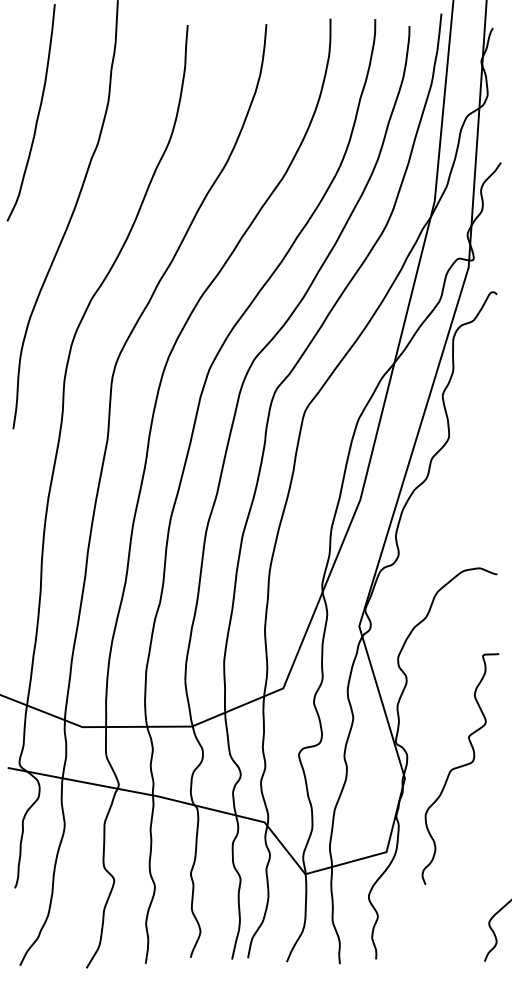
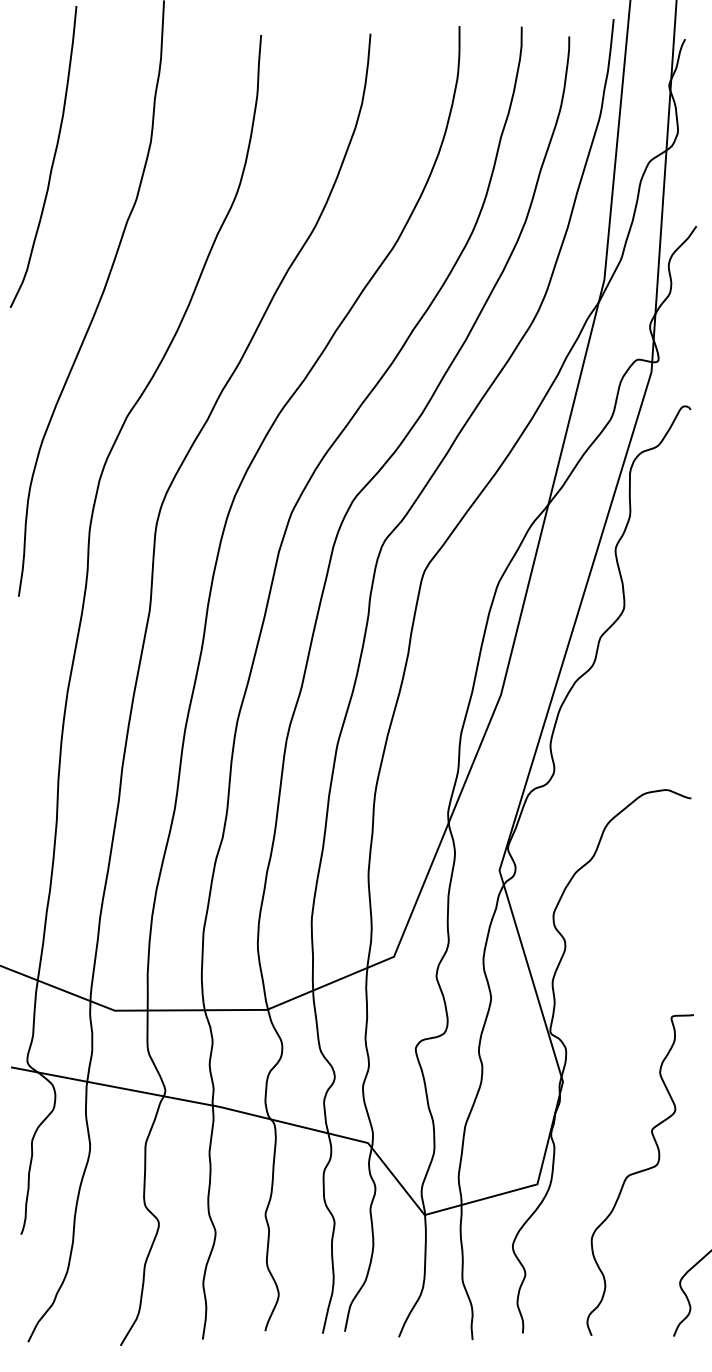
curve: (459, 768) -> (638, 1173), moved

